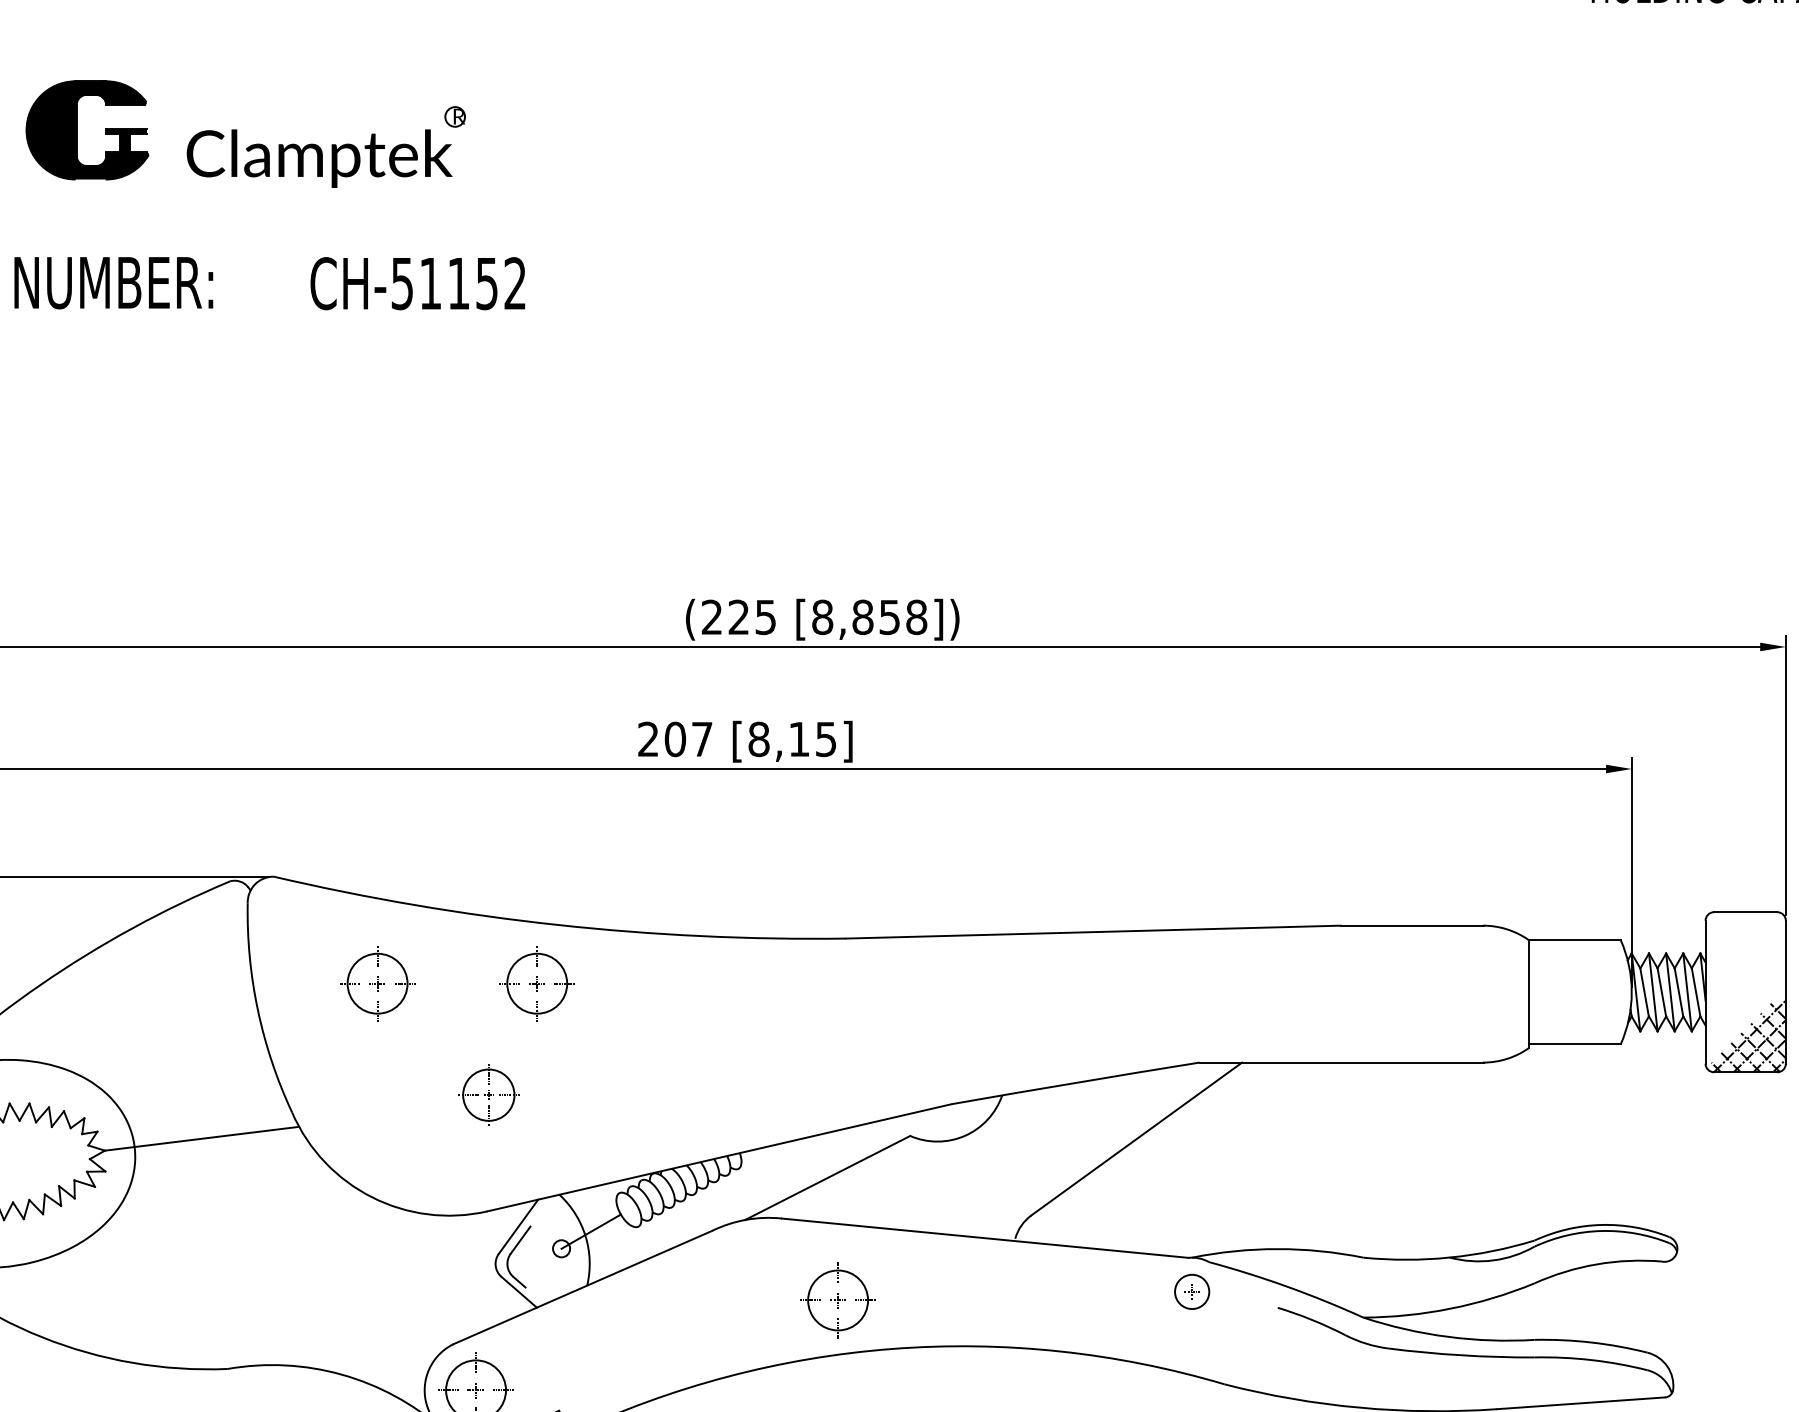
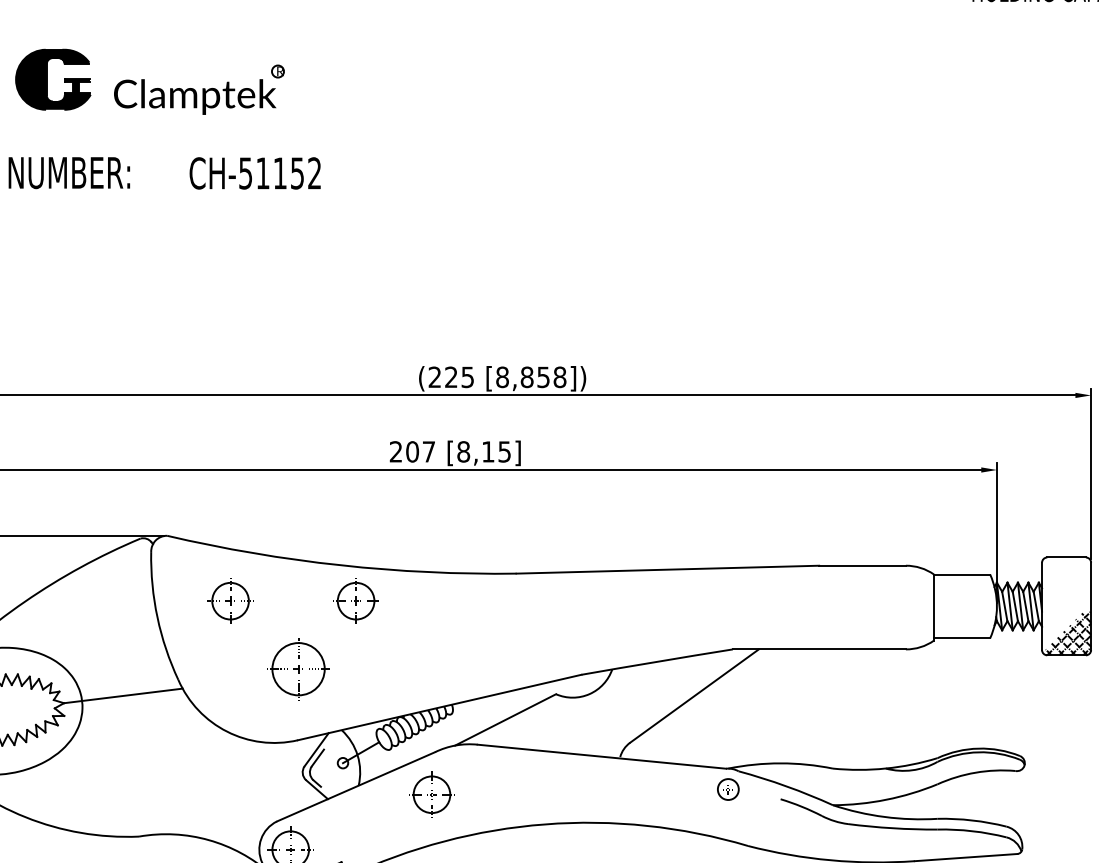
part: (536, 982) -> (355, 600), moved
part: (488, 1095) -> (298, 669), size x1.67
part: (837, 1300) -> (431, 794), moved

